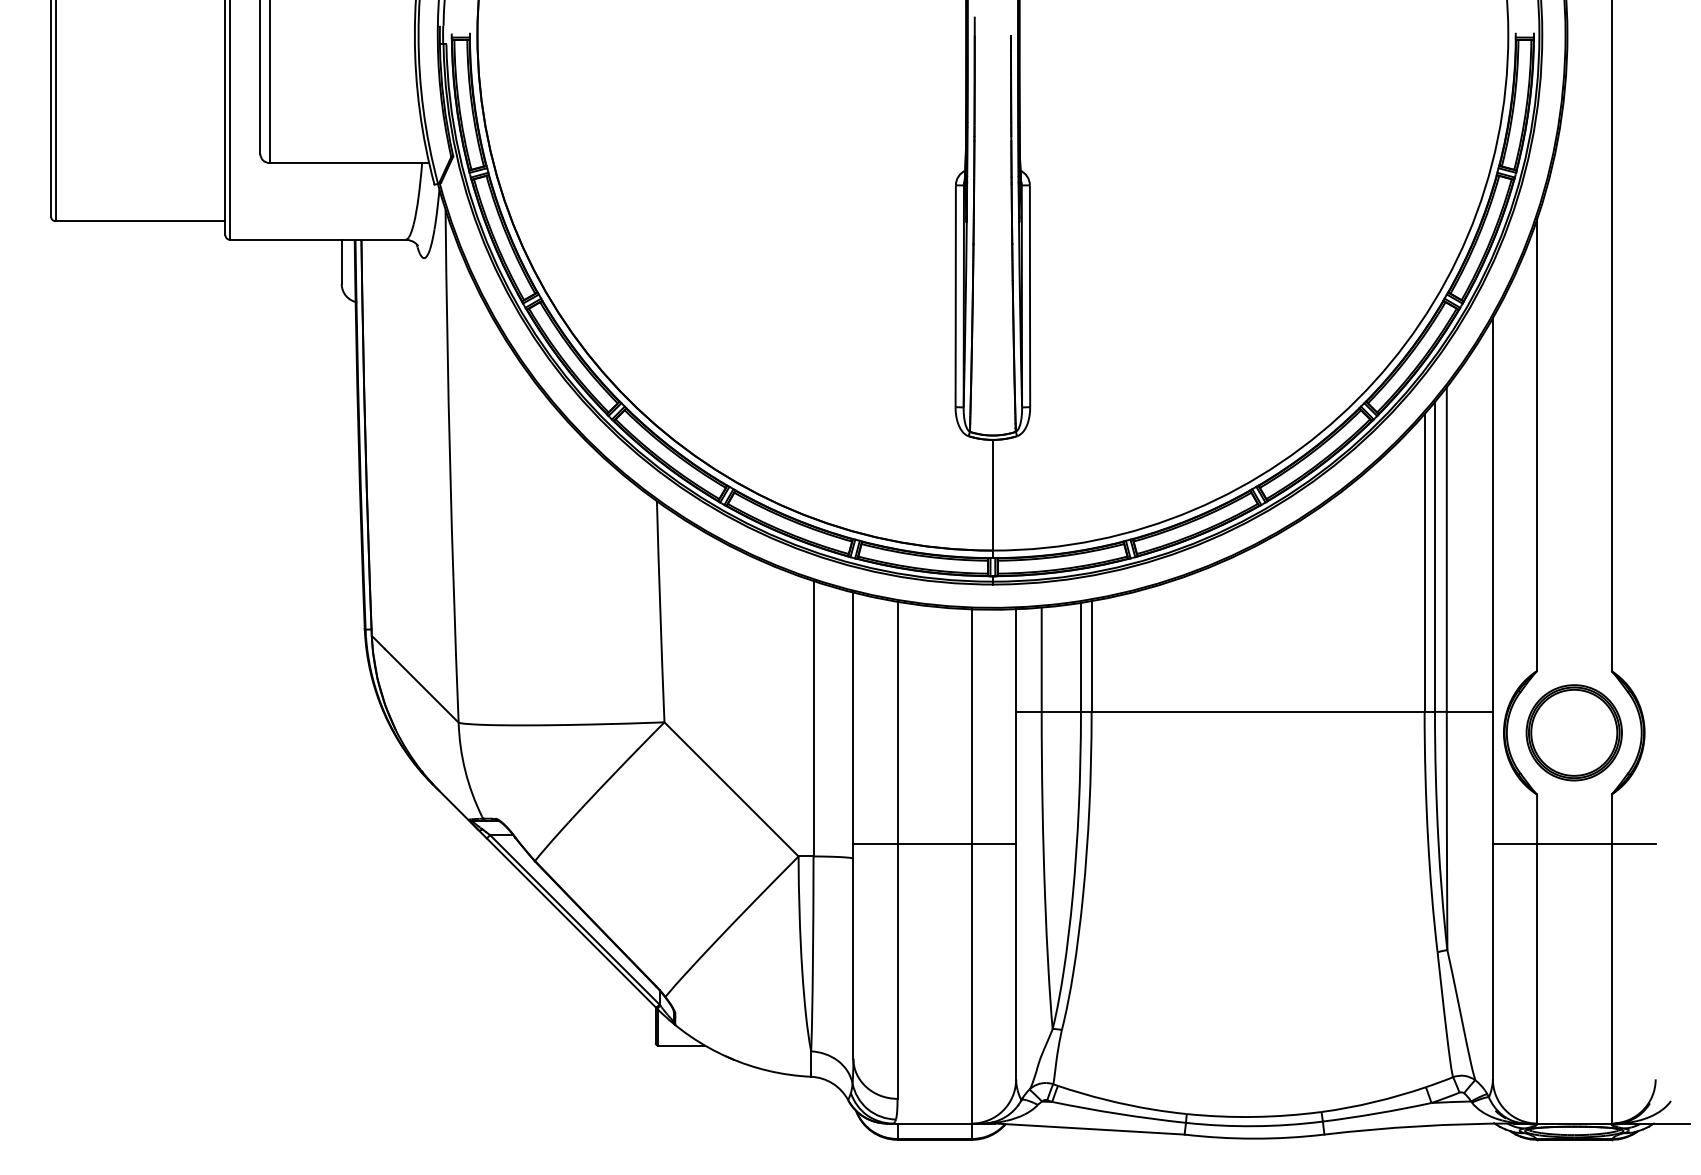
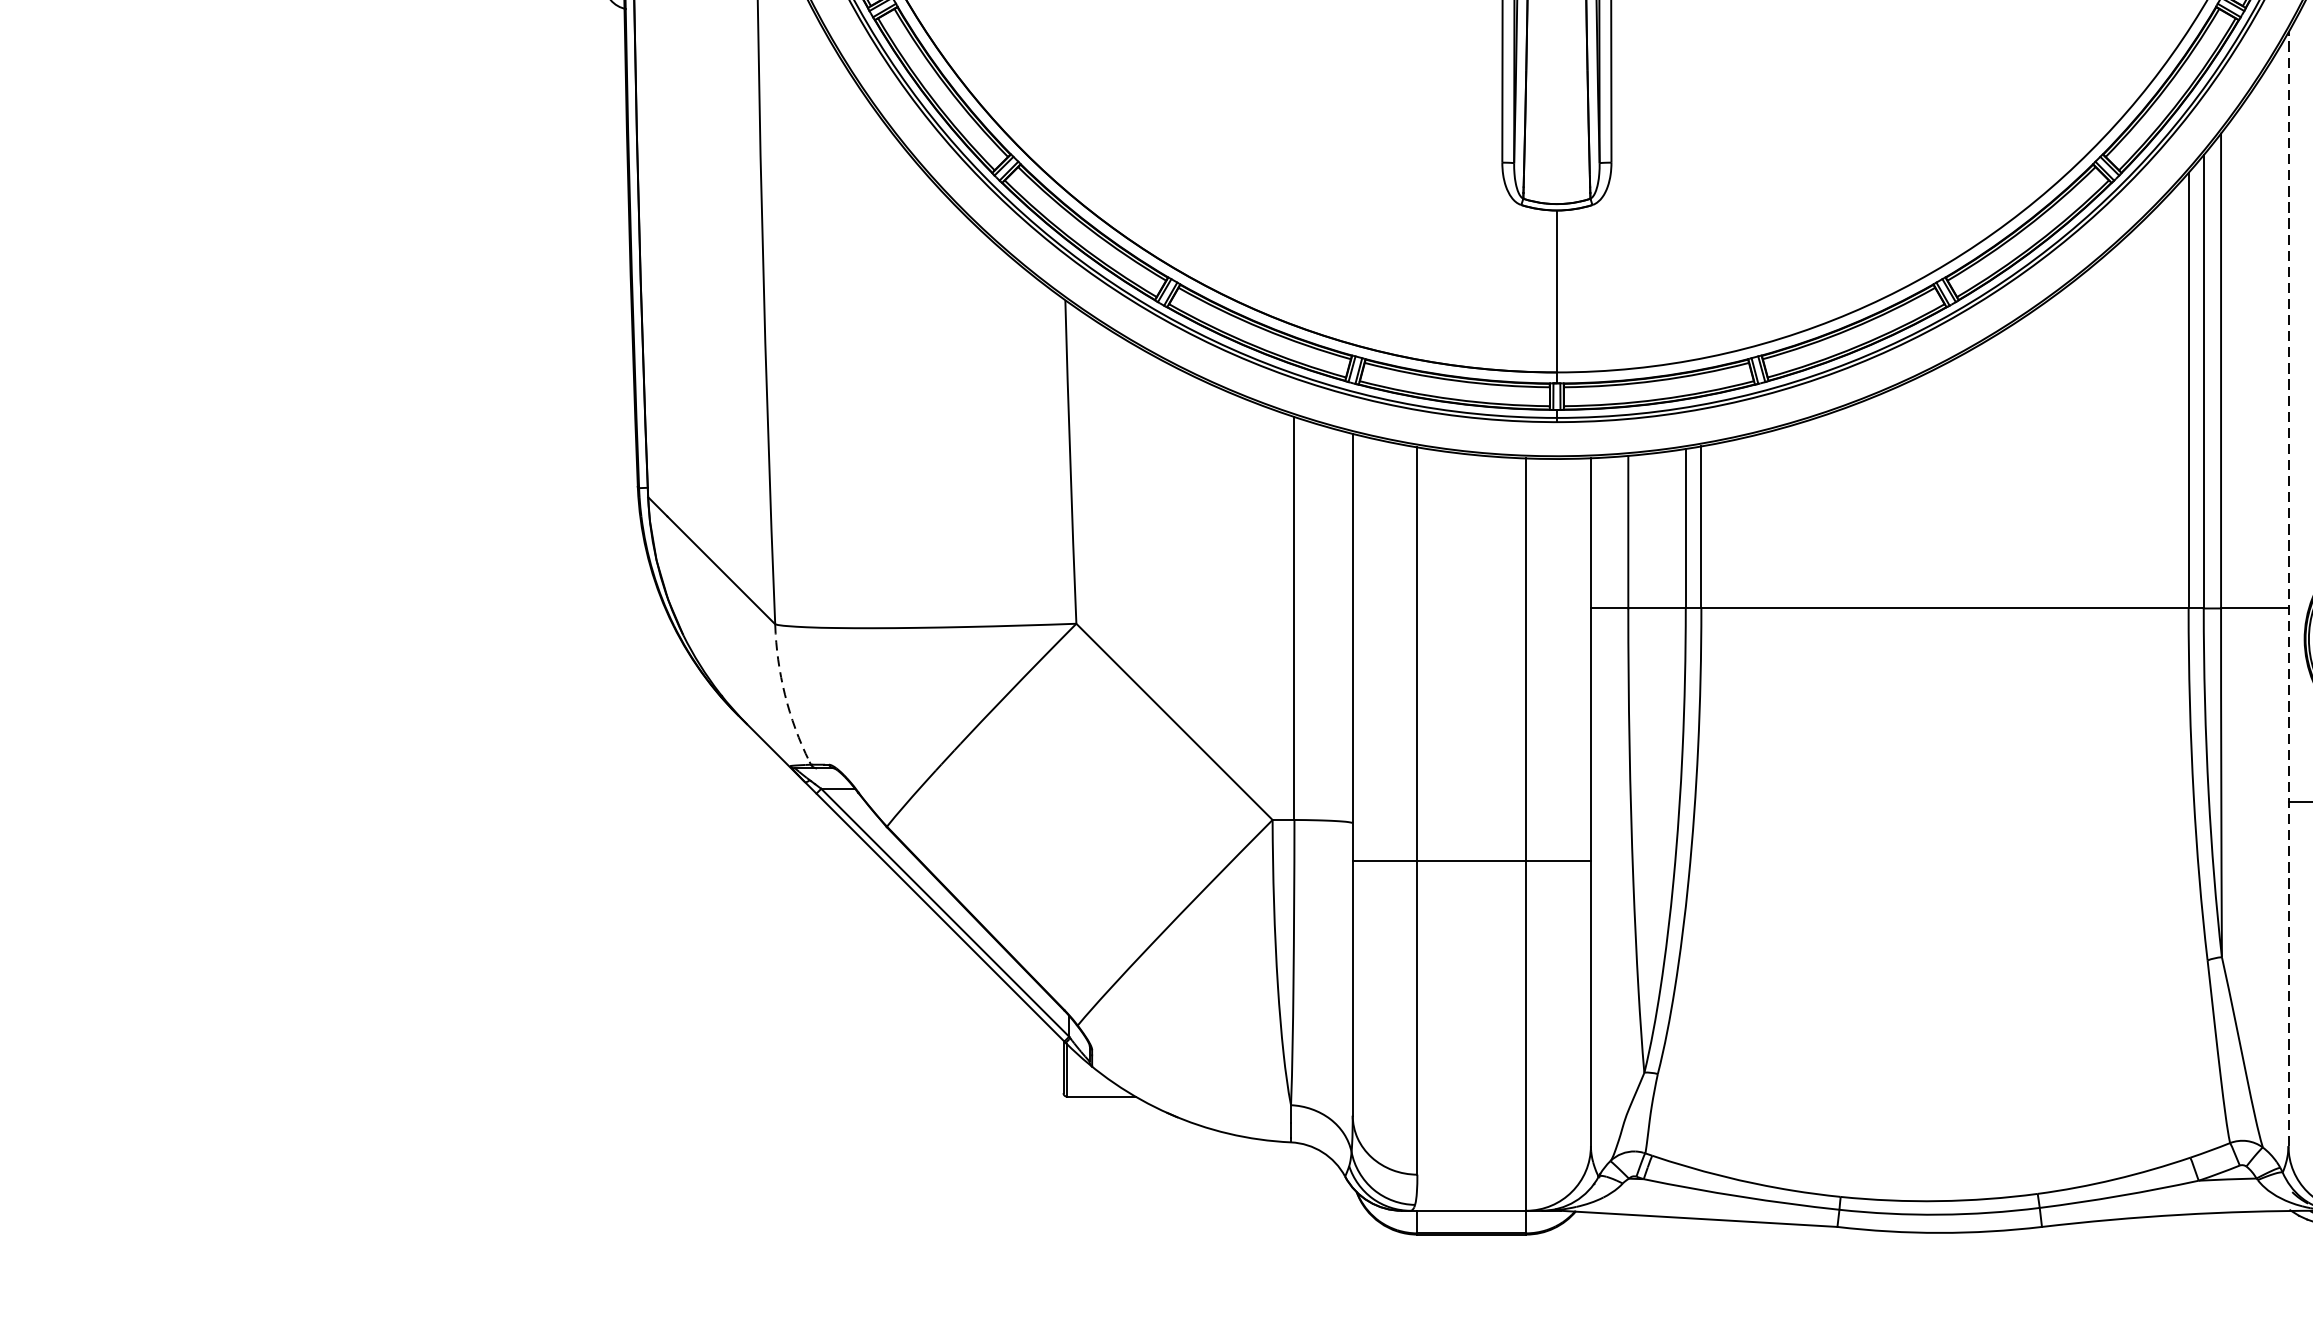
line: (1492, 698) -> (2287, 588), solid -> dashed
arc: (465, 770) -> (785, 694), solid -> dashed
line: (934, 844) -> (1471, 861), moved

